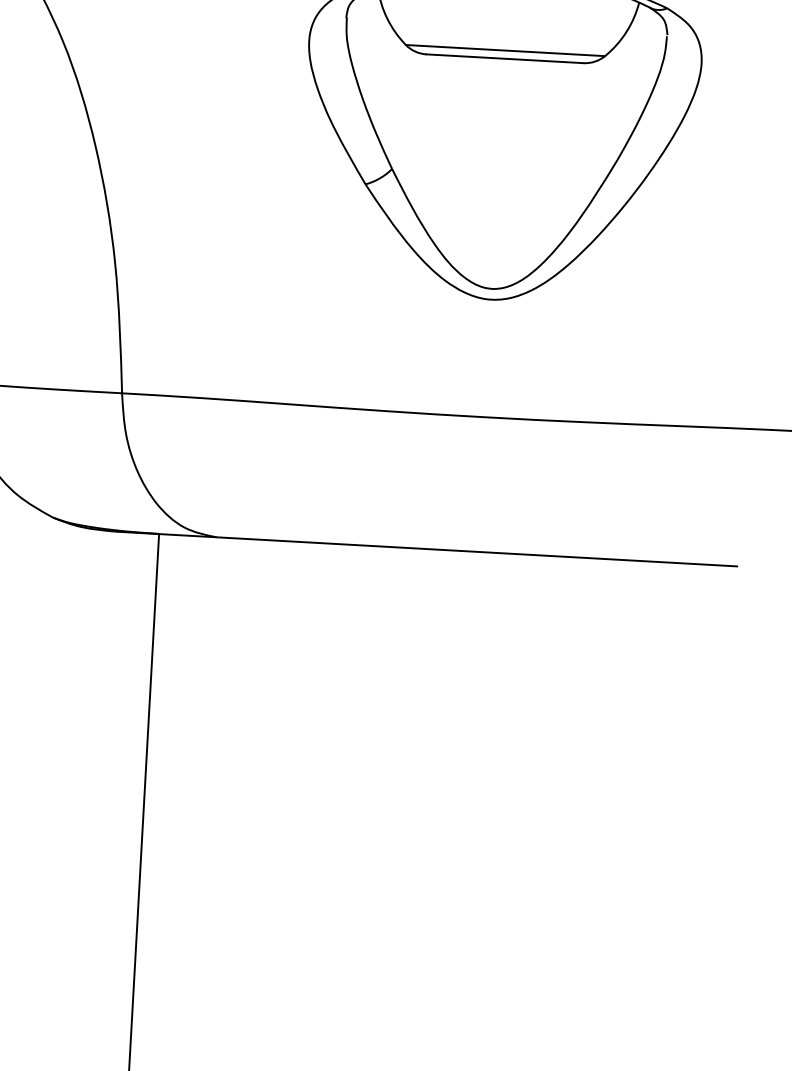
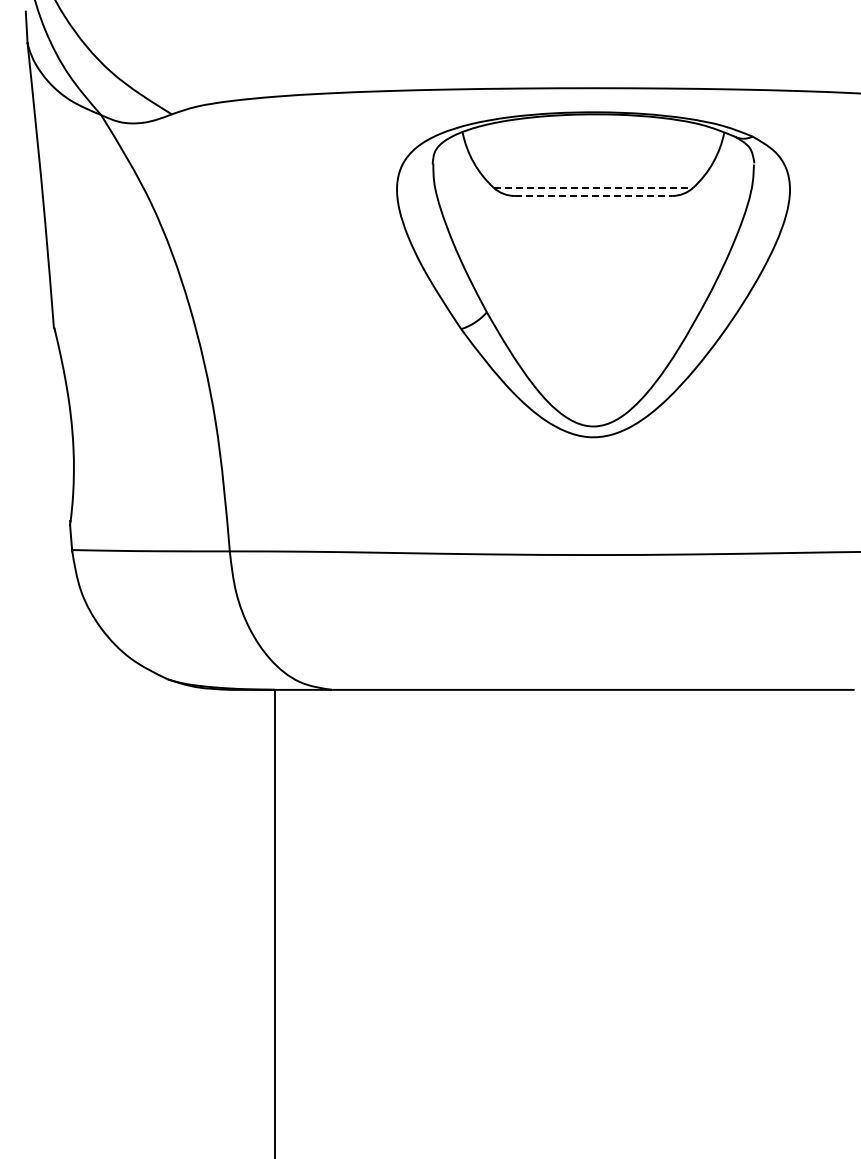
line: (505, 50) -> (593, 187), solid -> dashed
line: (504, 59) -> (593, 196), solid -> dashed

